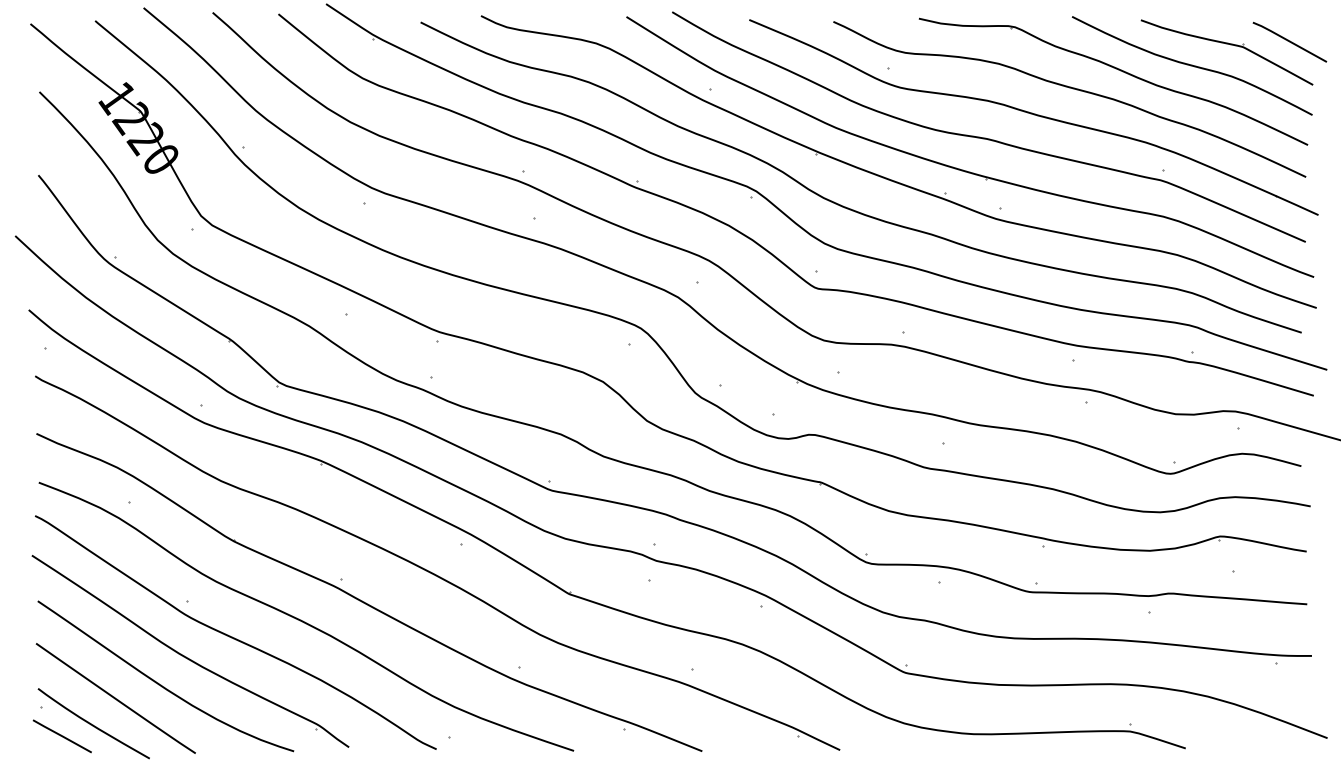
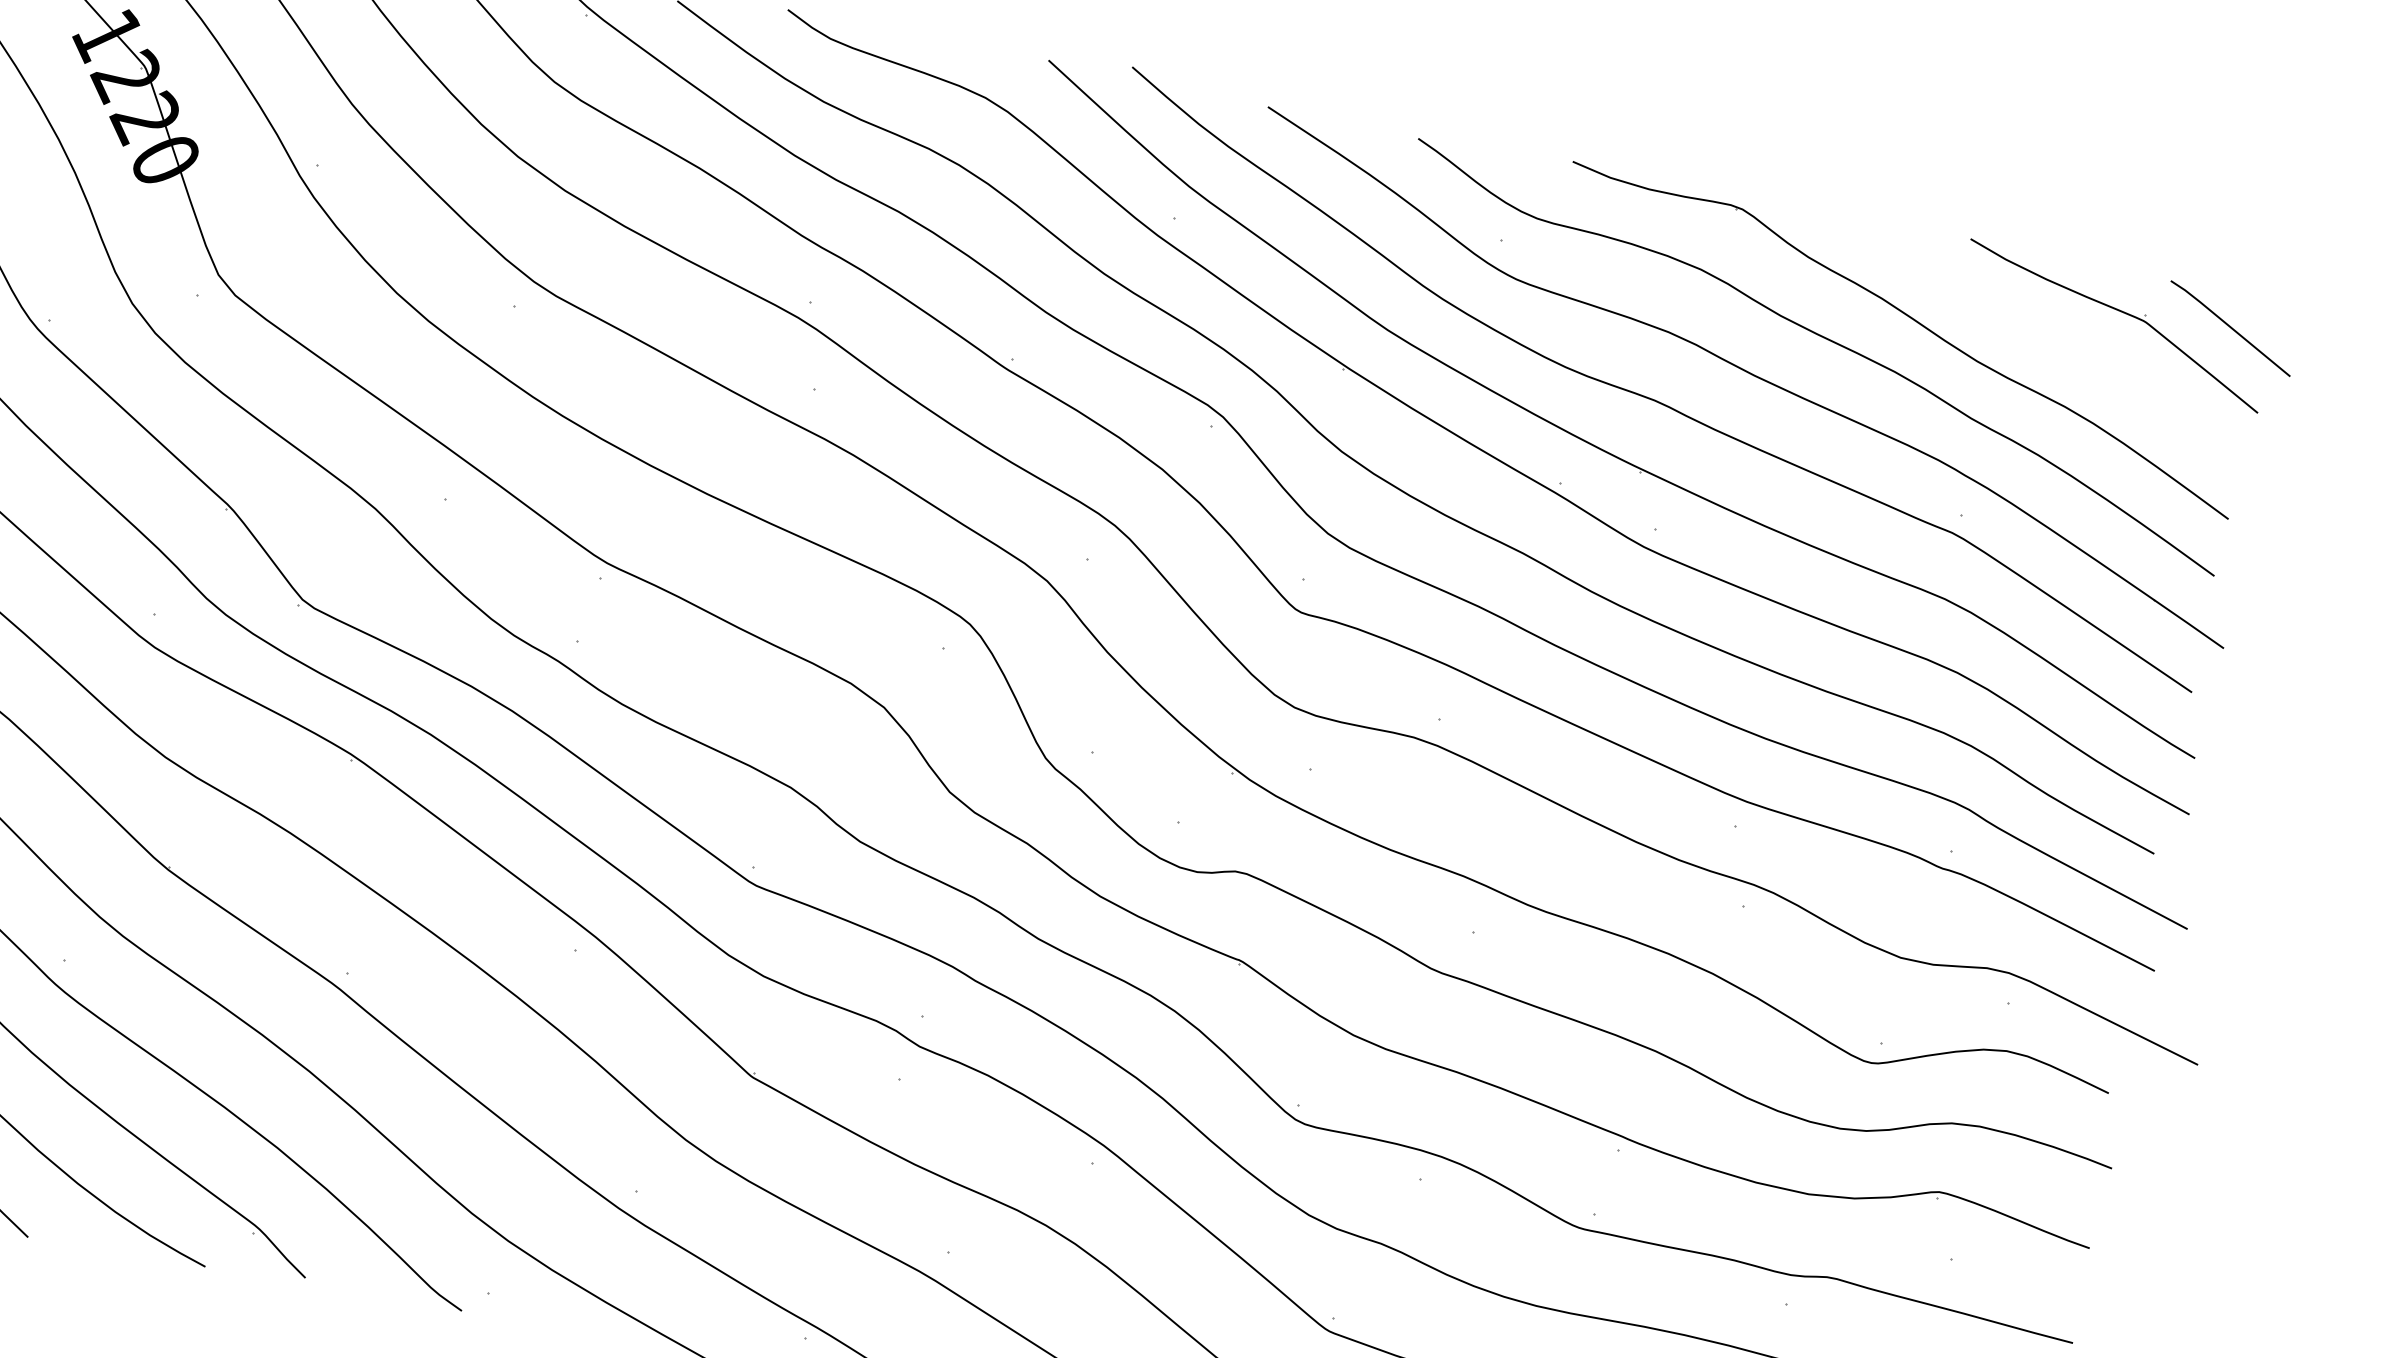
curve: (1192, 65) -> (2048, 337), removed

